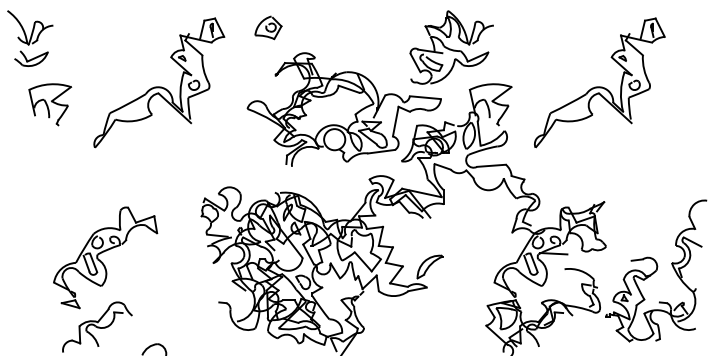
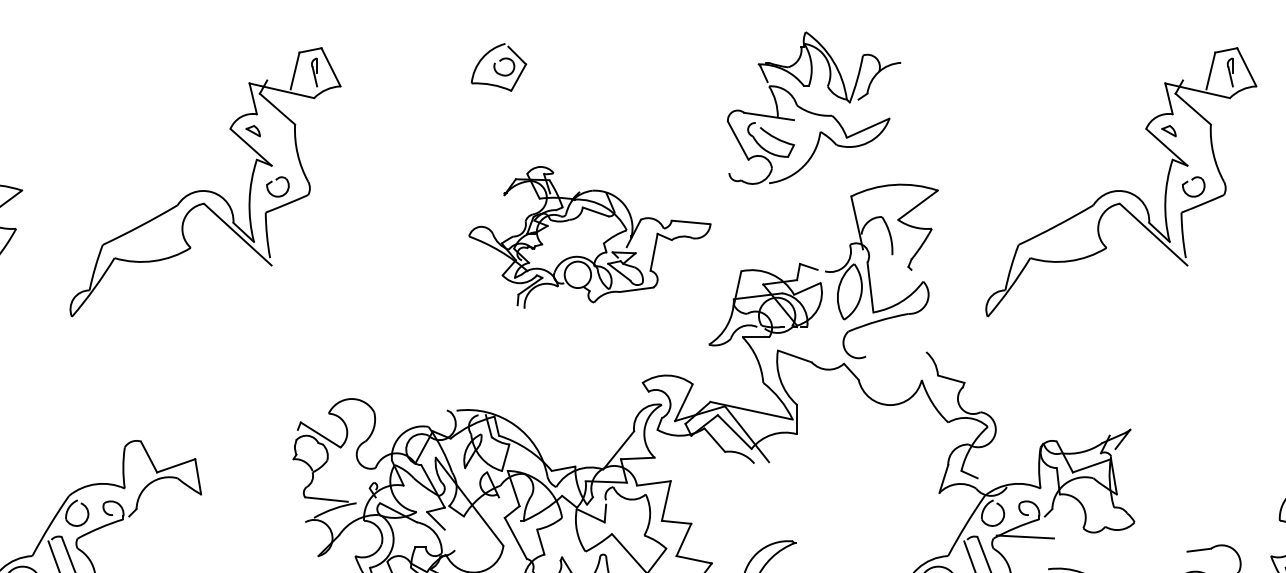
part: (268, 27) -> (499, 66), moved
part: (343, 109) -> (588, 237), size x0.6
line: (491, 165) -> (896, 353), removed

